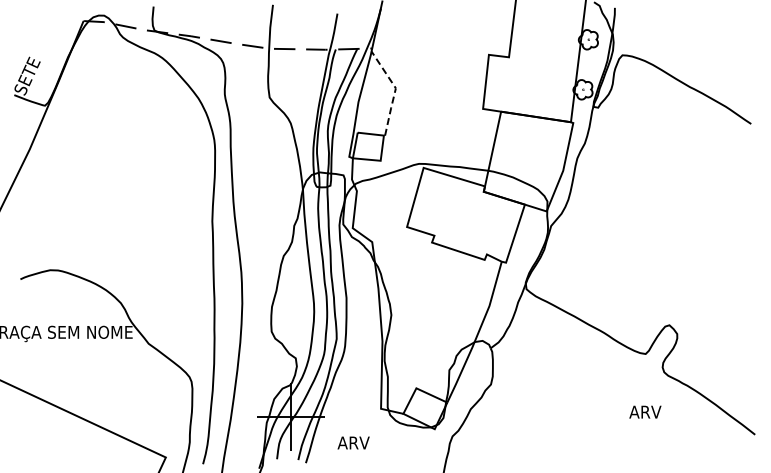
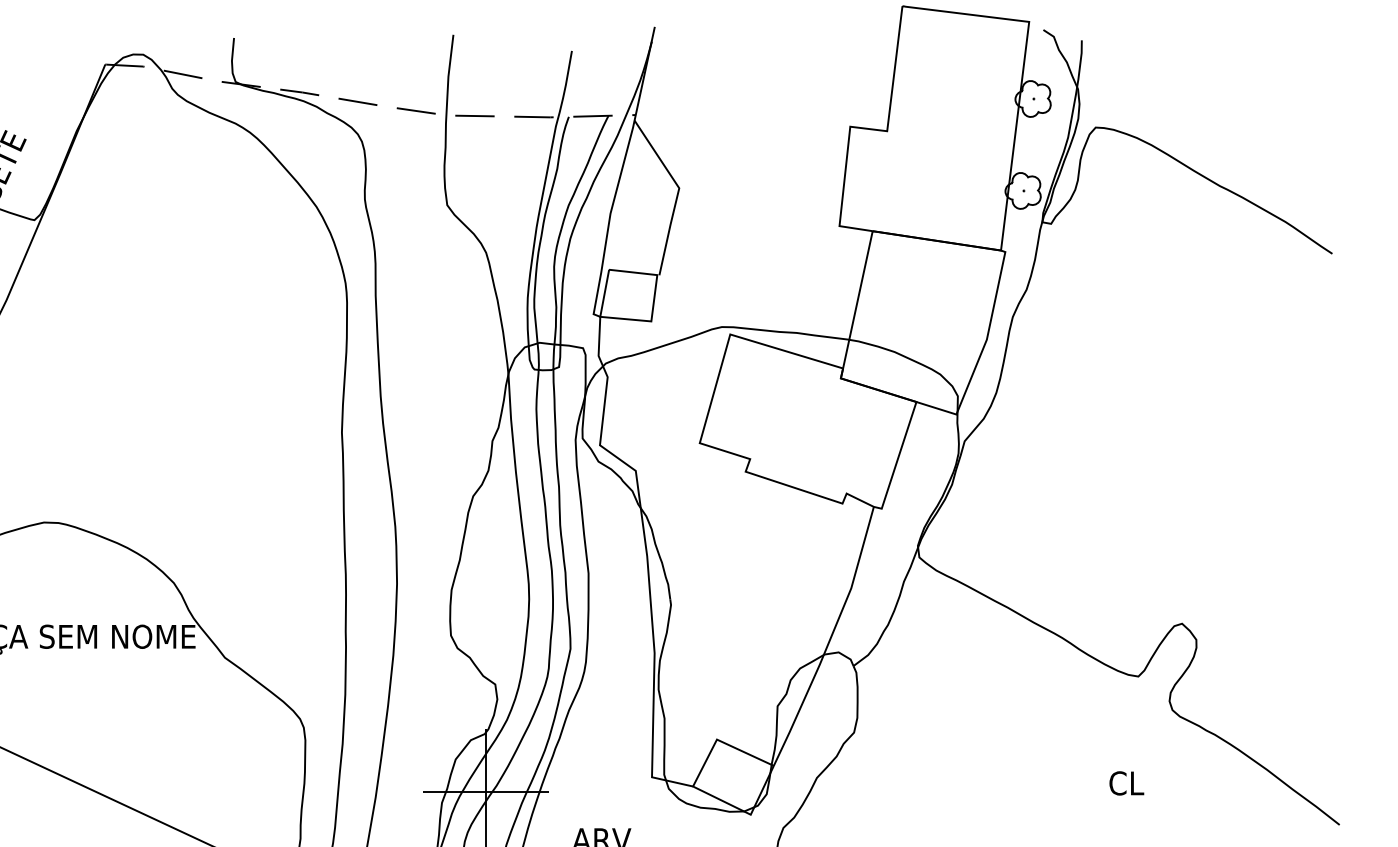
line: (395, 90) -> (678, 192), dashed -> solid
text: (645, 411) -> (1138, 782), ARV -> CL

